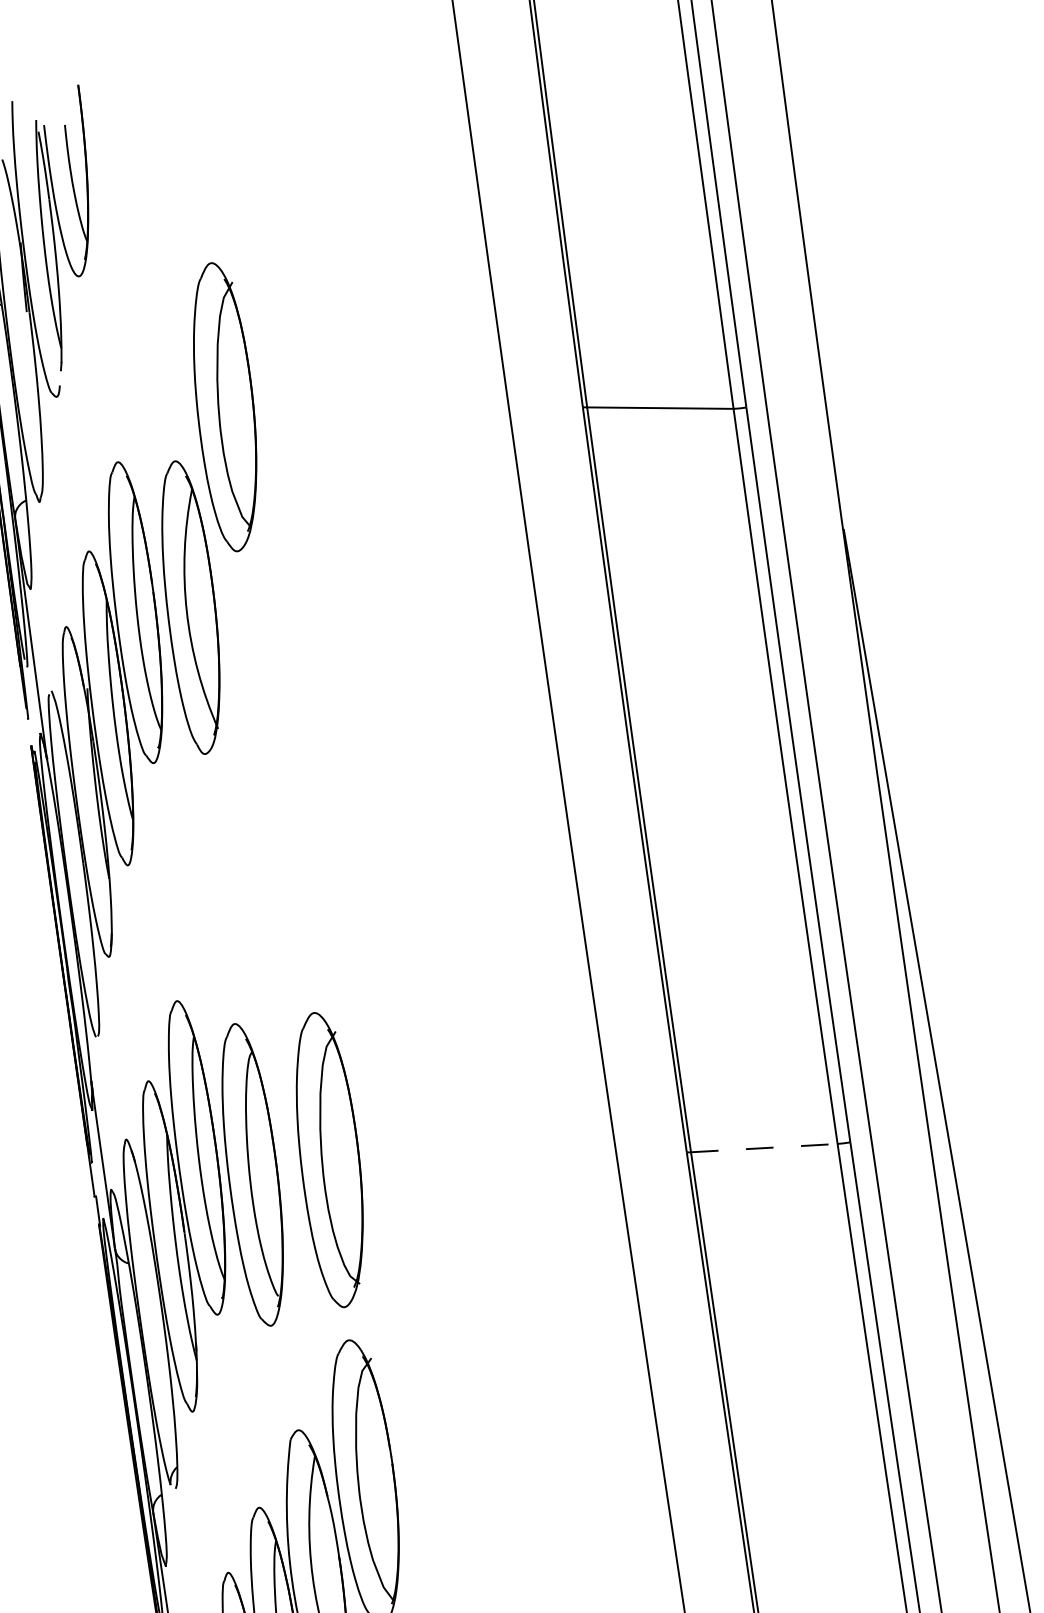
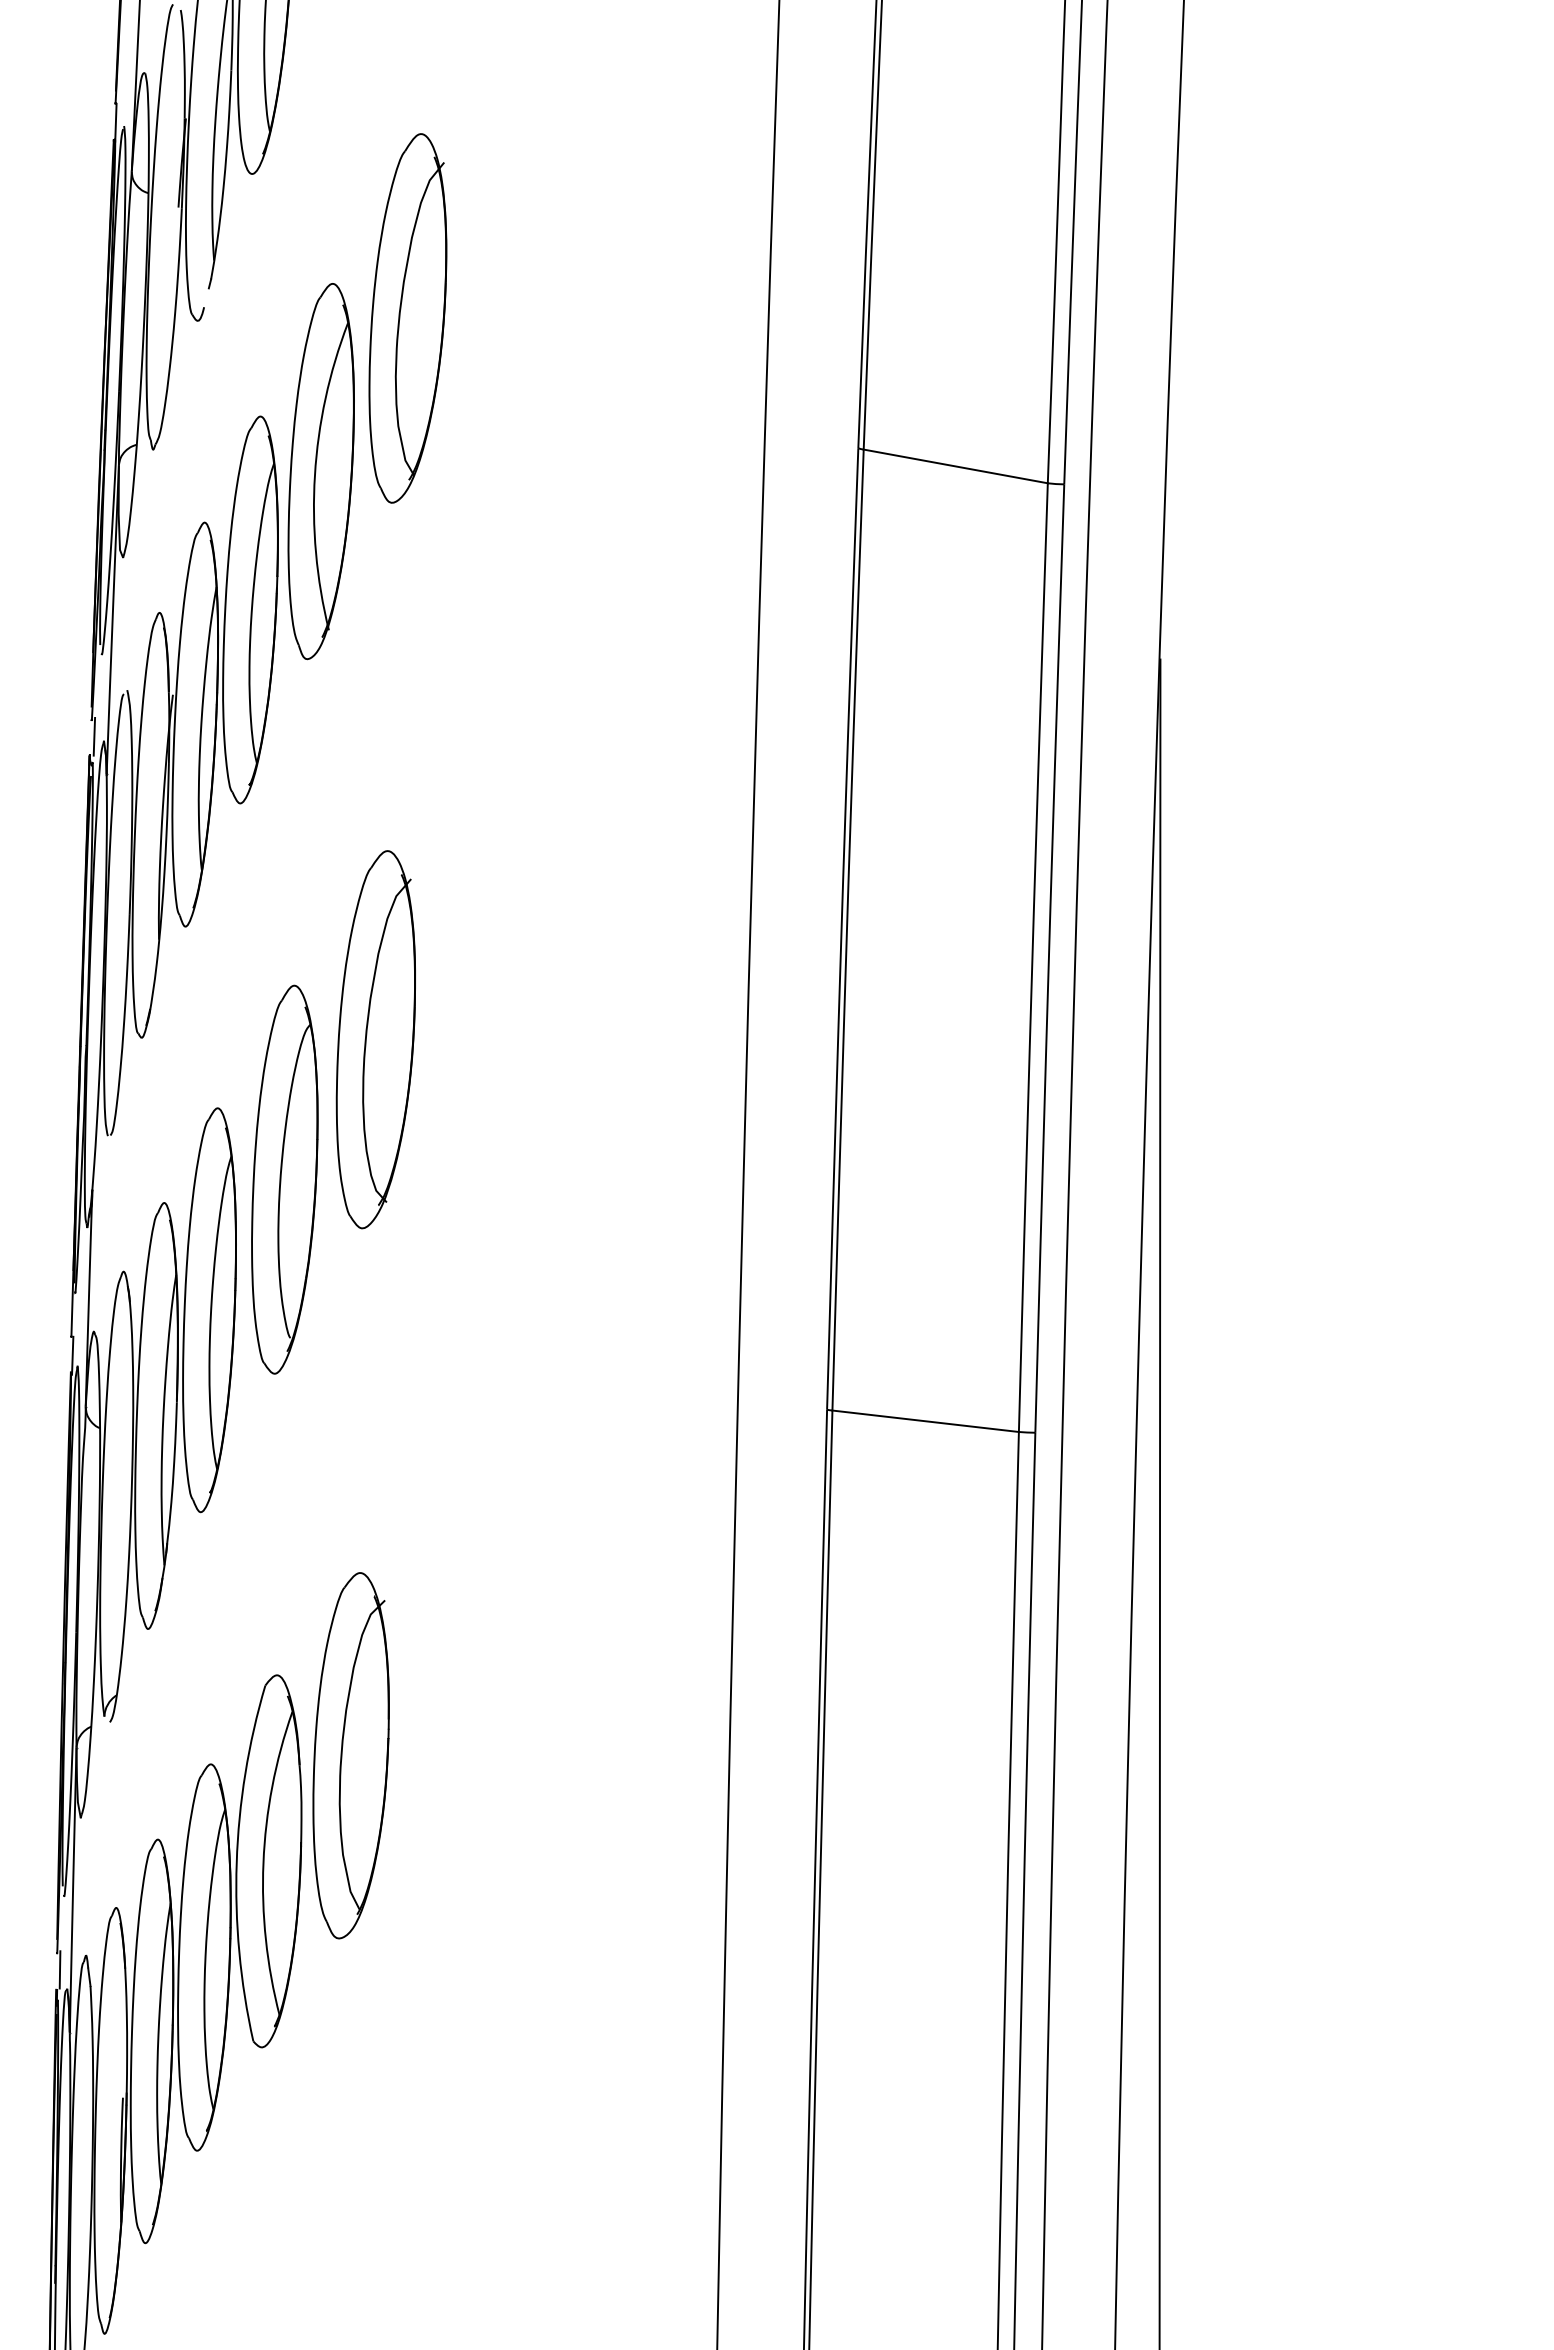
part: (225, 407) -> (407, 318), moved
part: (190, 607) -> (320, 471), moved
line: (32, 730) -> (94, 736), added
line: (764, 1148) -> (925, 1421), dashed -> solid
part: (329, 1159) -> (375, 1039), moved
part: (252, 1174) -> (284, 1179), moved

